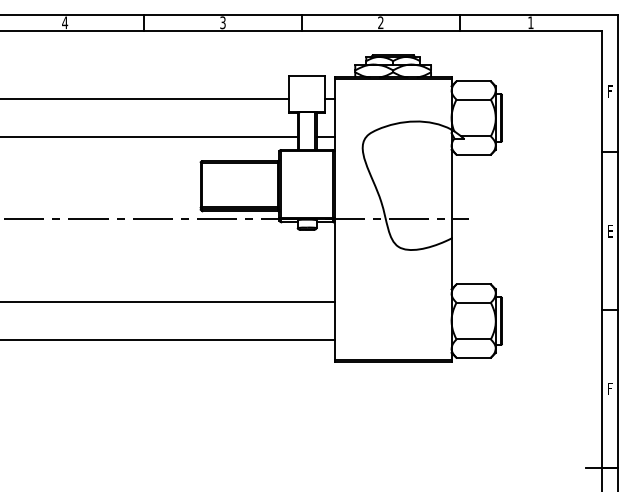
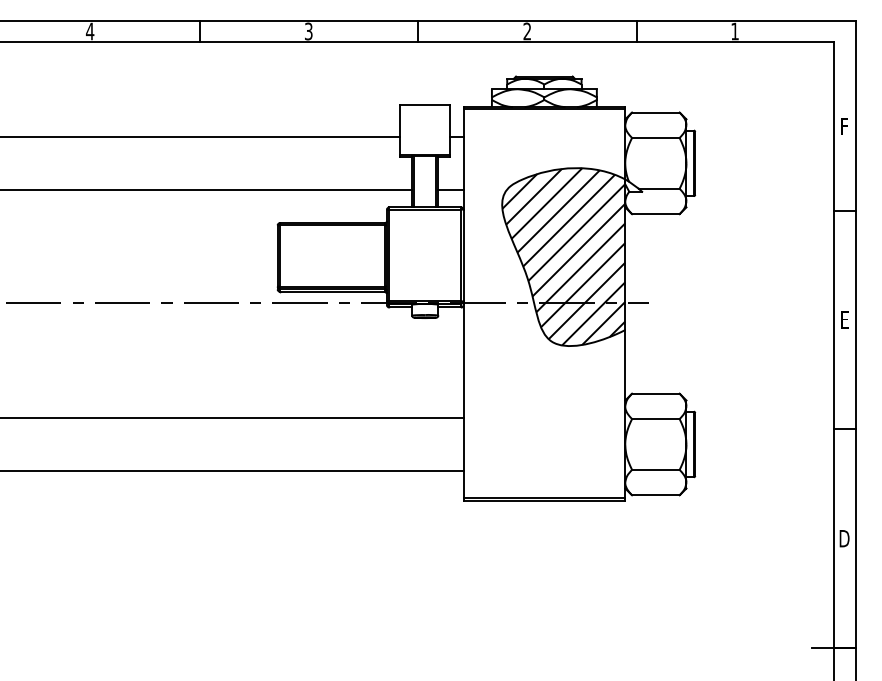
hatch: (406, 185) -> (562, 256), added
text: (609, 388) -> (843, 537), F -> D

